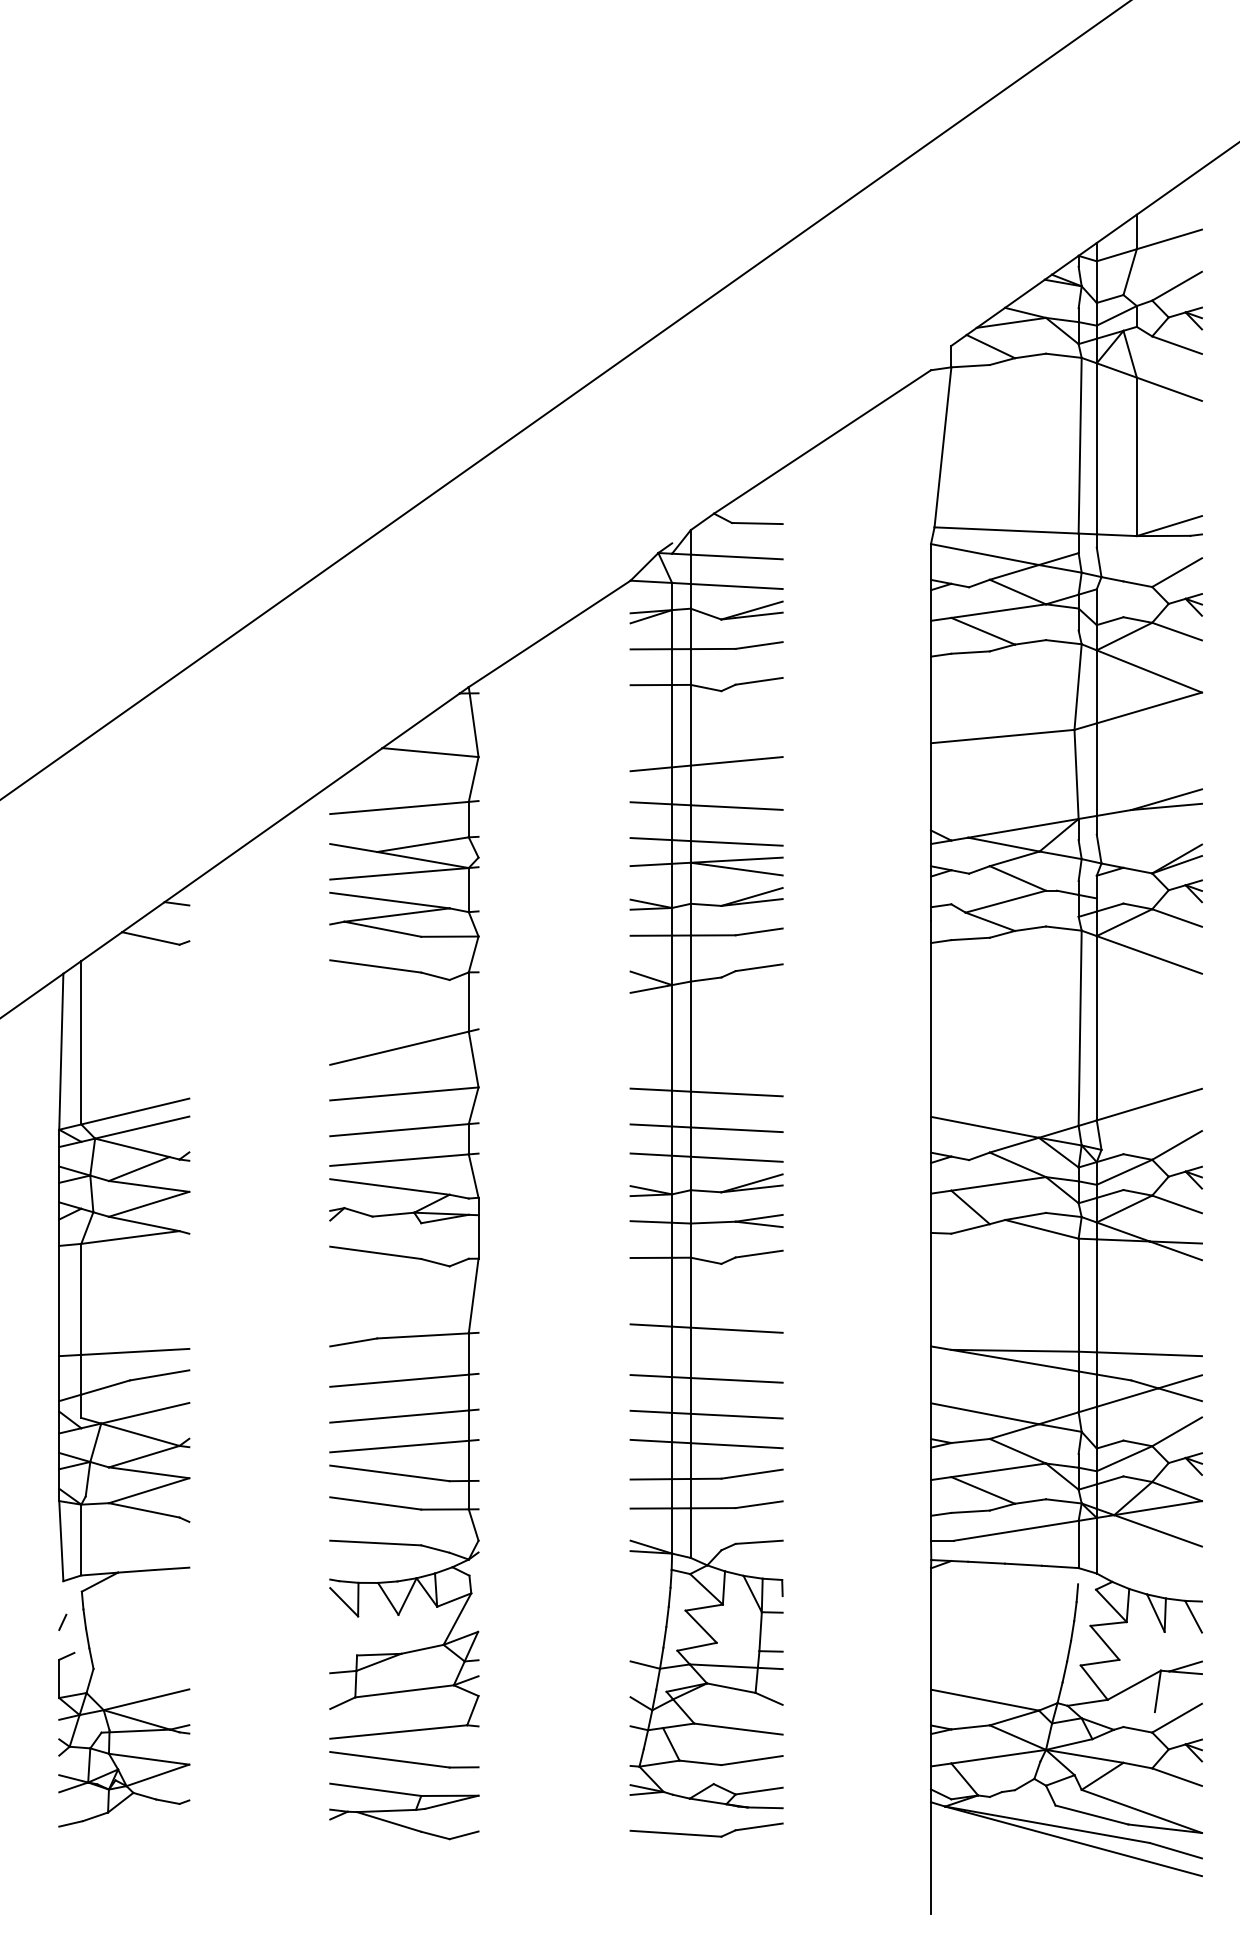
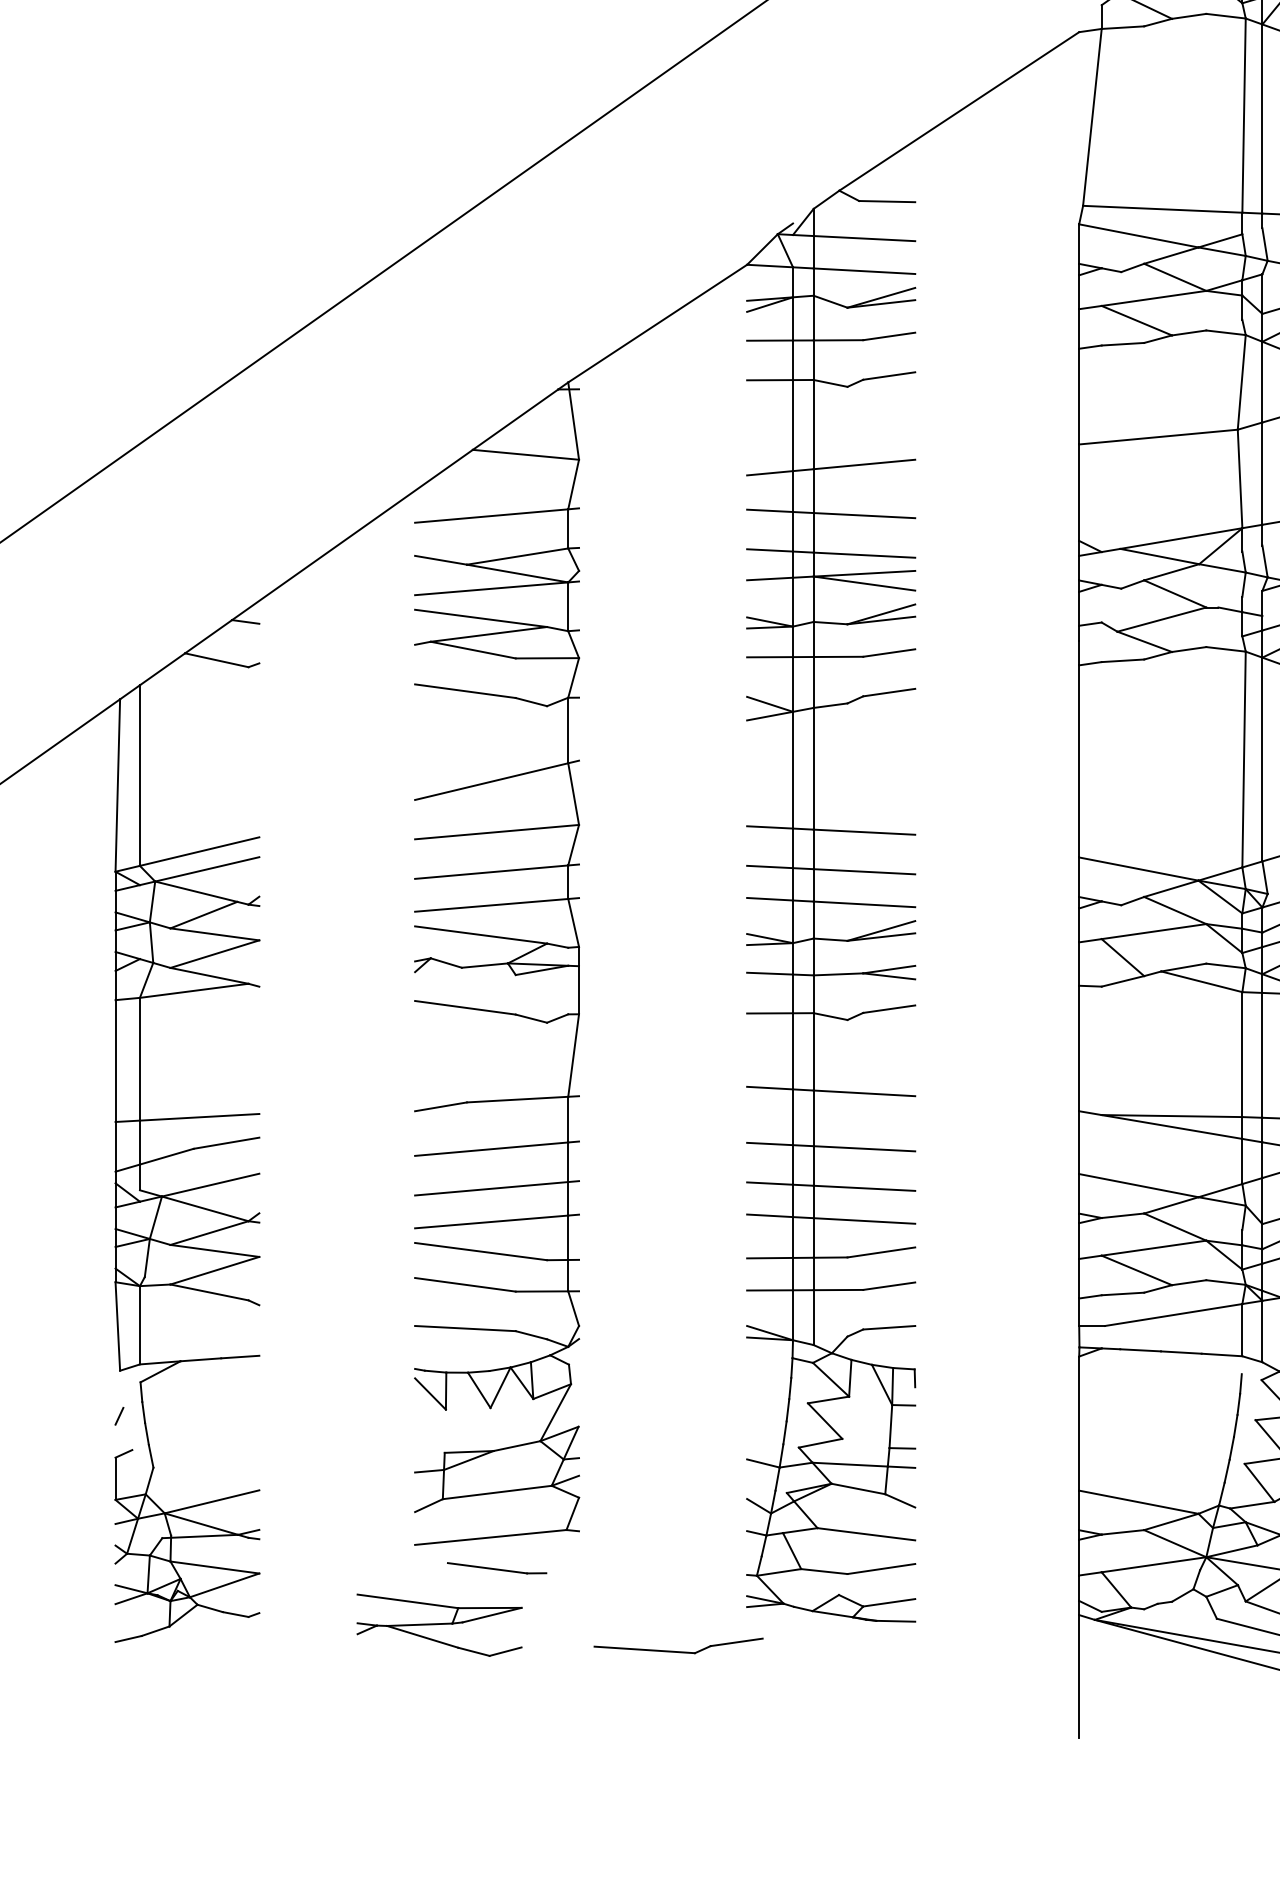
part: (404, 1759) -> (497, 1567), size x0.6
part: (404, 1811) -> (439, 1625), moved
part: (706, 1829) -> (678, 1645), moved

